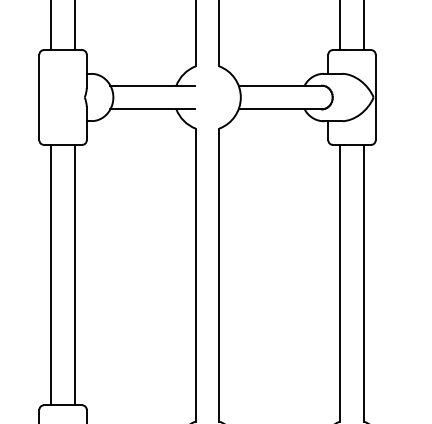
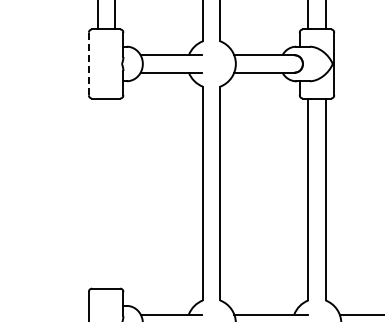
line: (38, 98) -> (88, 64), solid -> dashed
line: (51, 274) -> (97, 193), removed
line: (74, 274) -> (114, 193), removed

